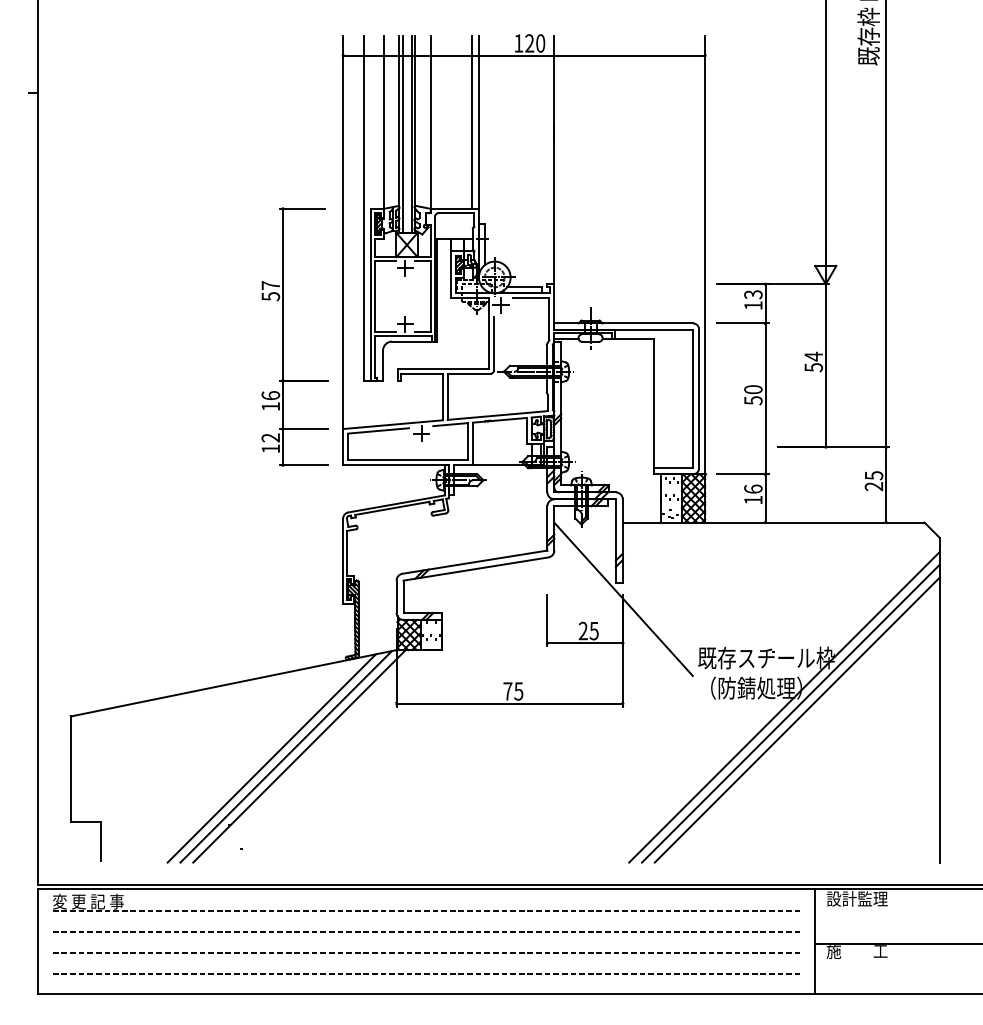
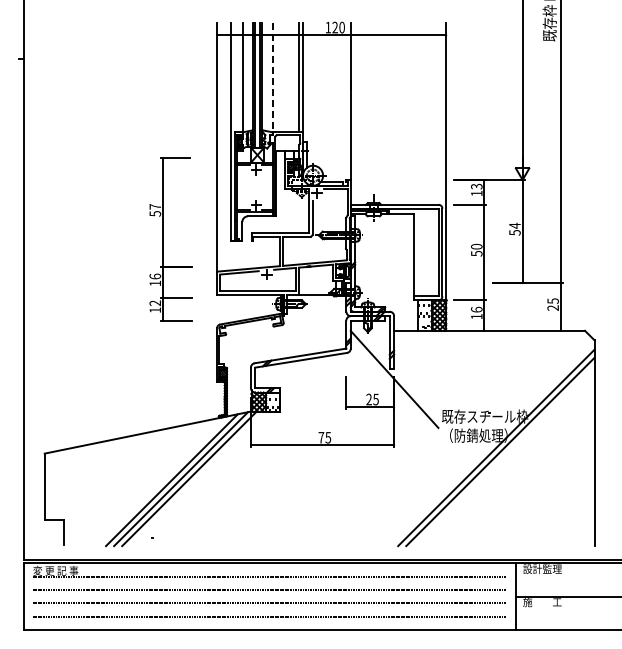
line: (430, 122) -> (272, 77), solid -> dashed
part: (283, 337) -> (163, 239), moved
line: (797, 719) -> (504, 455), removed

